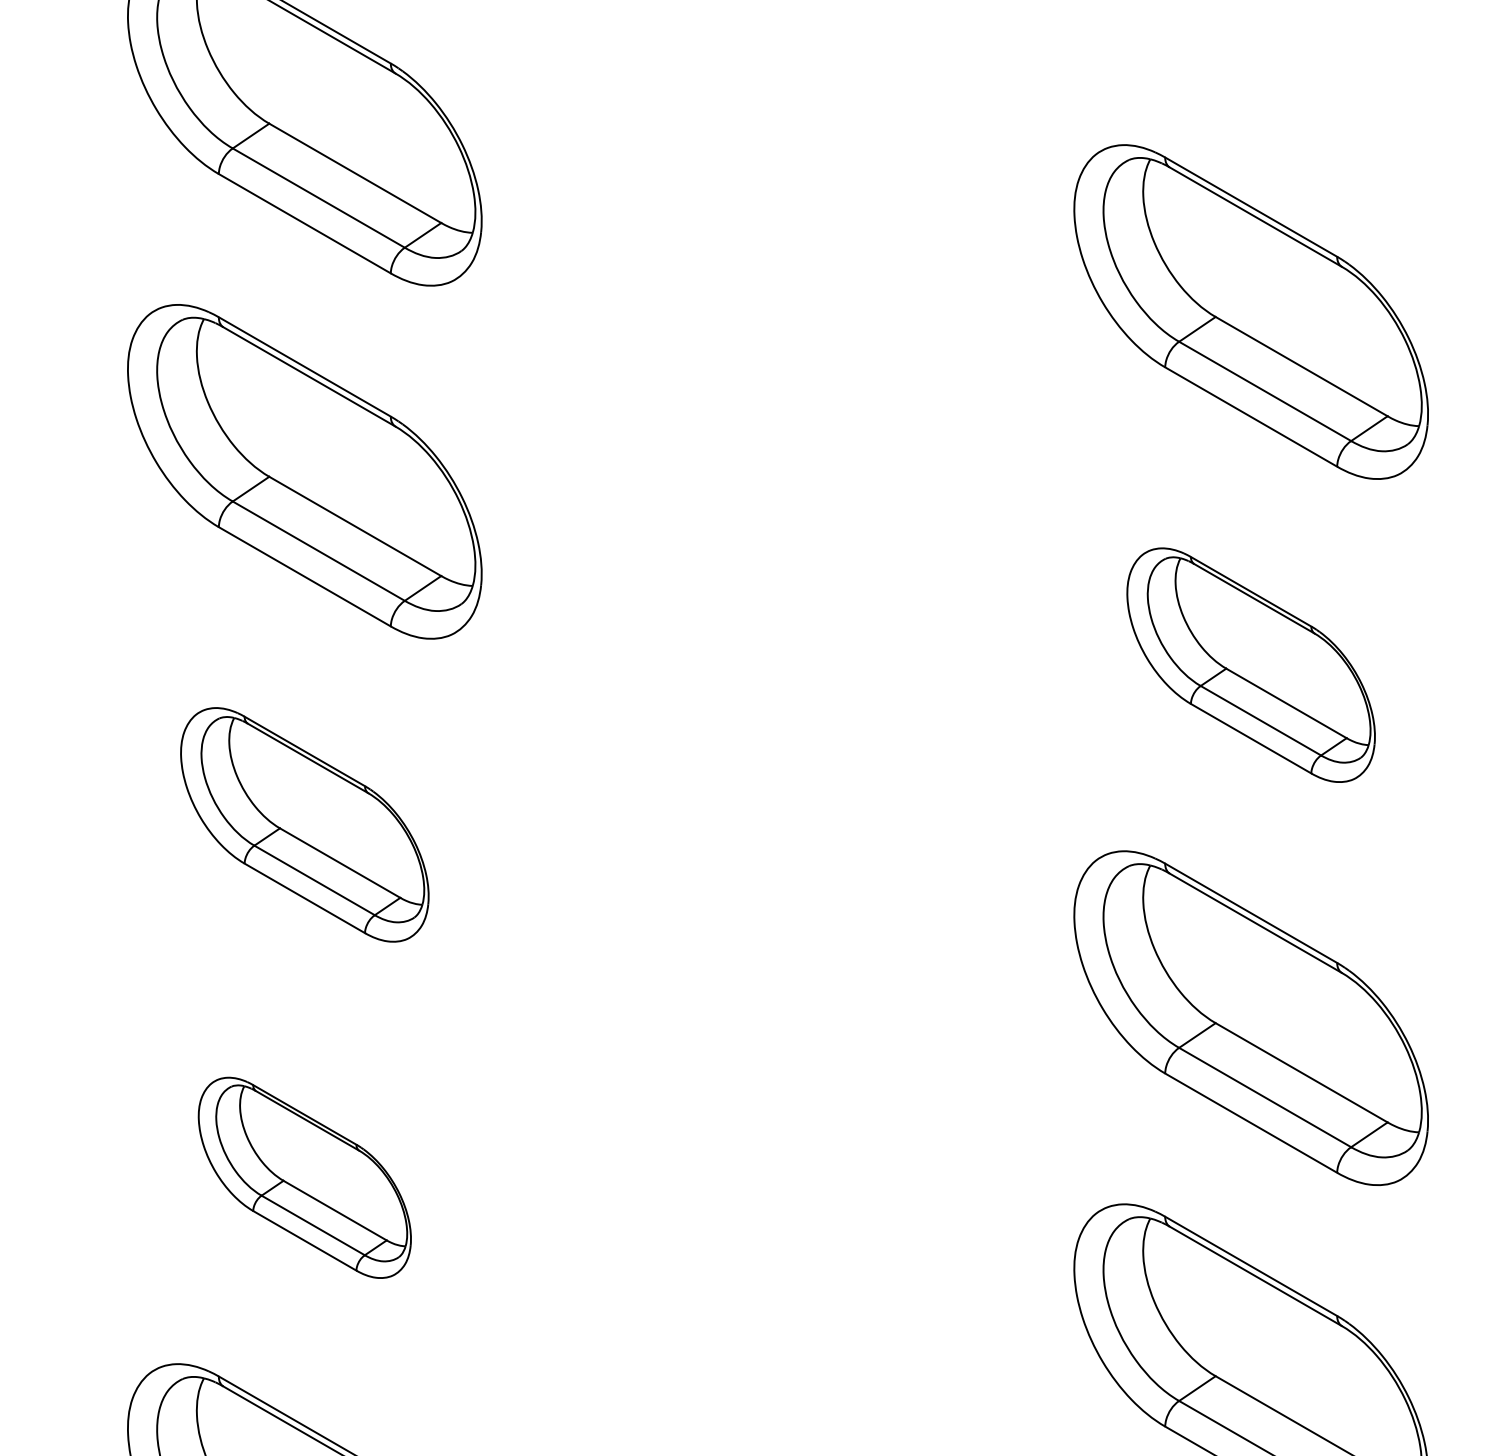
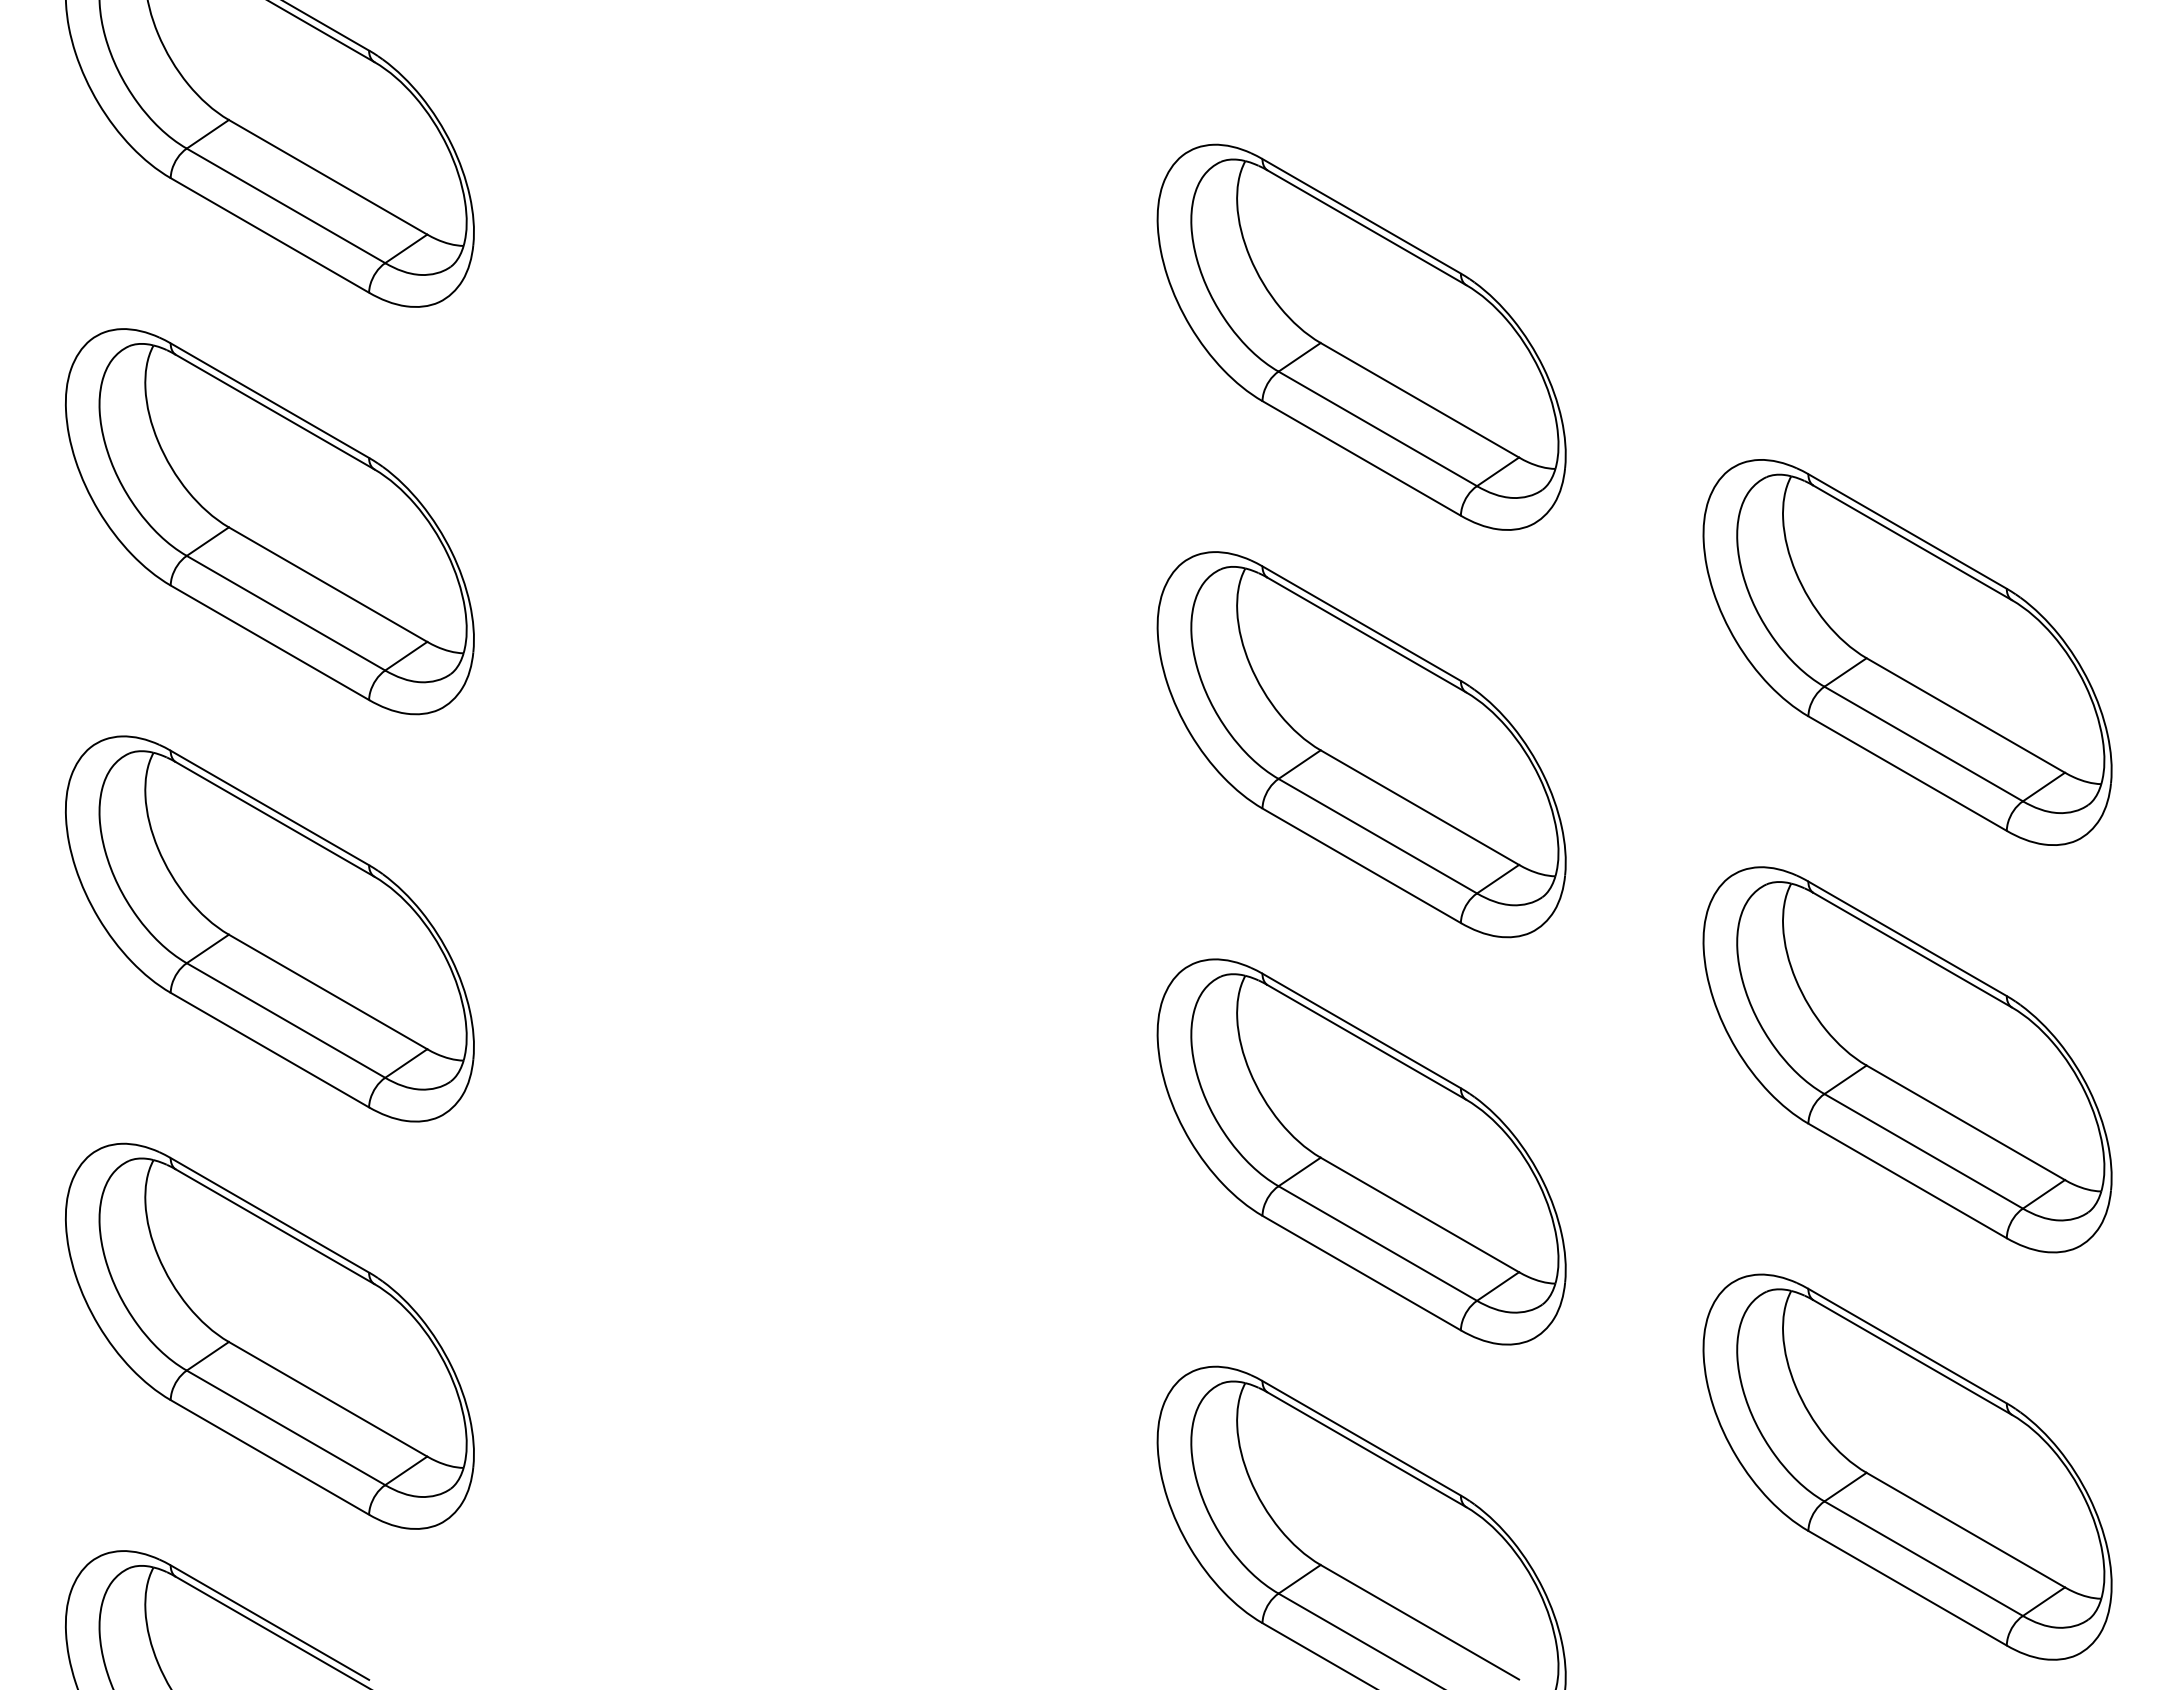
part: (1251, 664) -> (1361, 744), size x1.43
part: (304, 824) -> (269, 928), size x1.43
part: (304, 1177) -> (269, 1335), size x1.67

